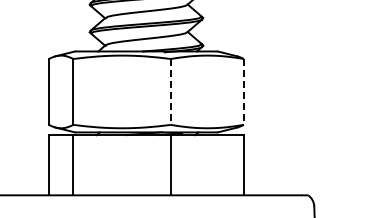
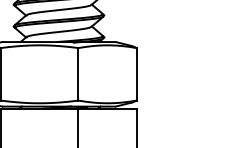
line: (170, 91) -> (78, 73), dashed -> solid
line: (243, 91) -> (136, 73), dashed -> solid

